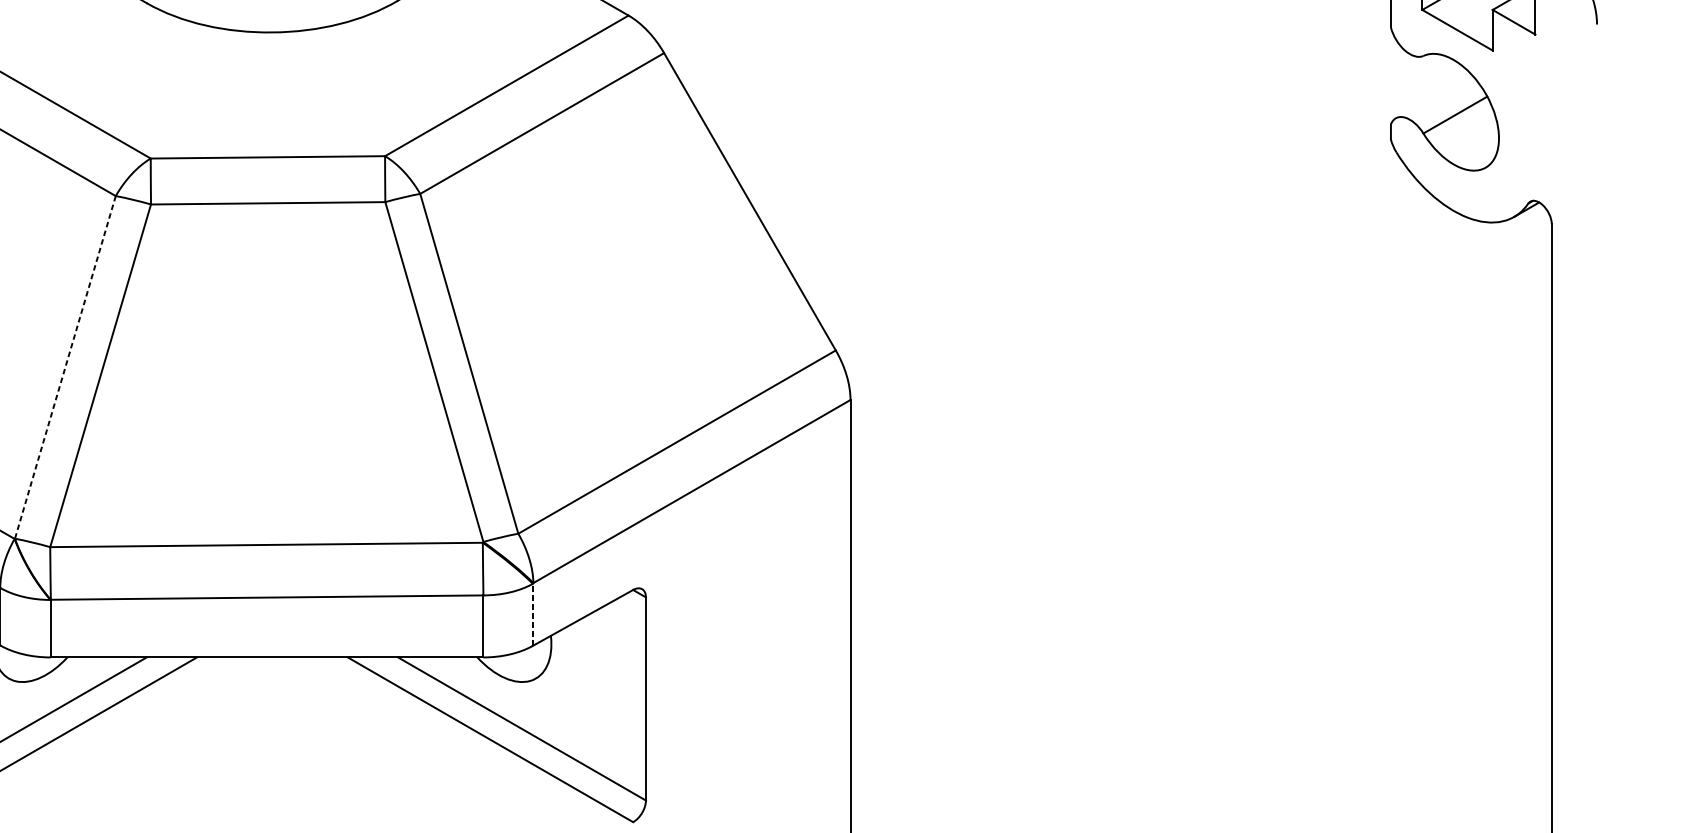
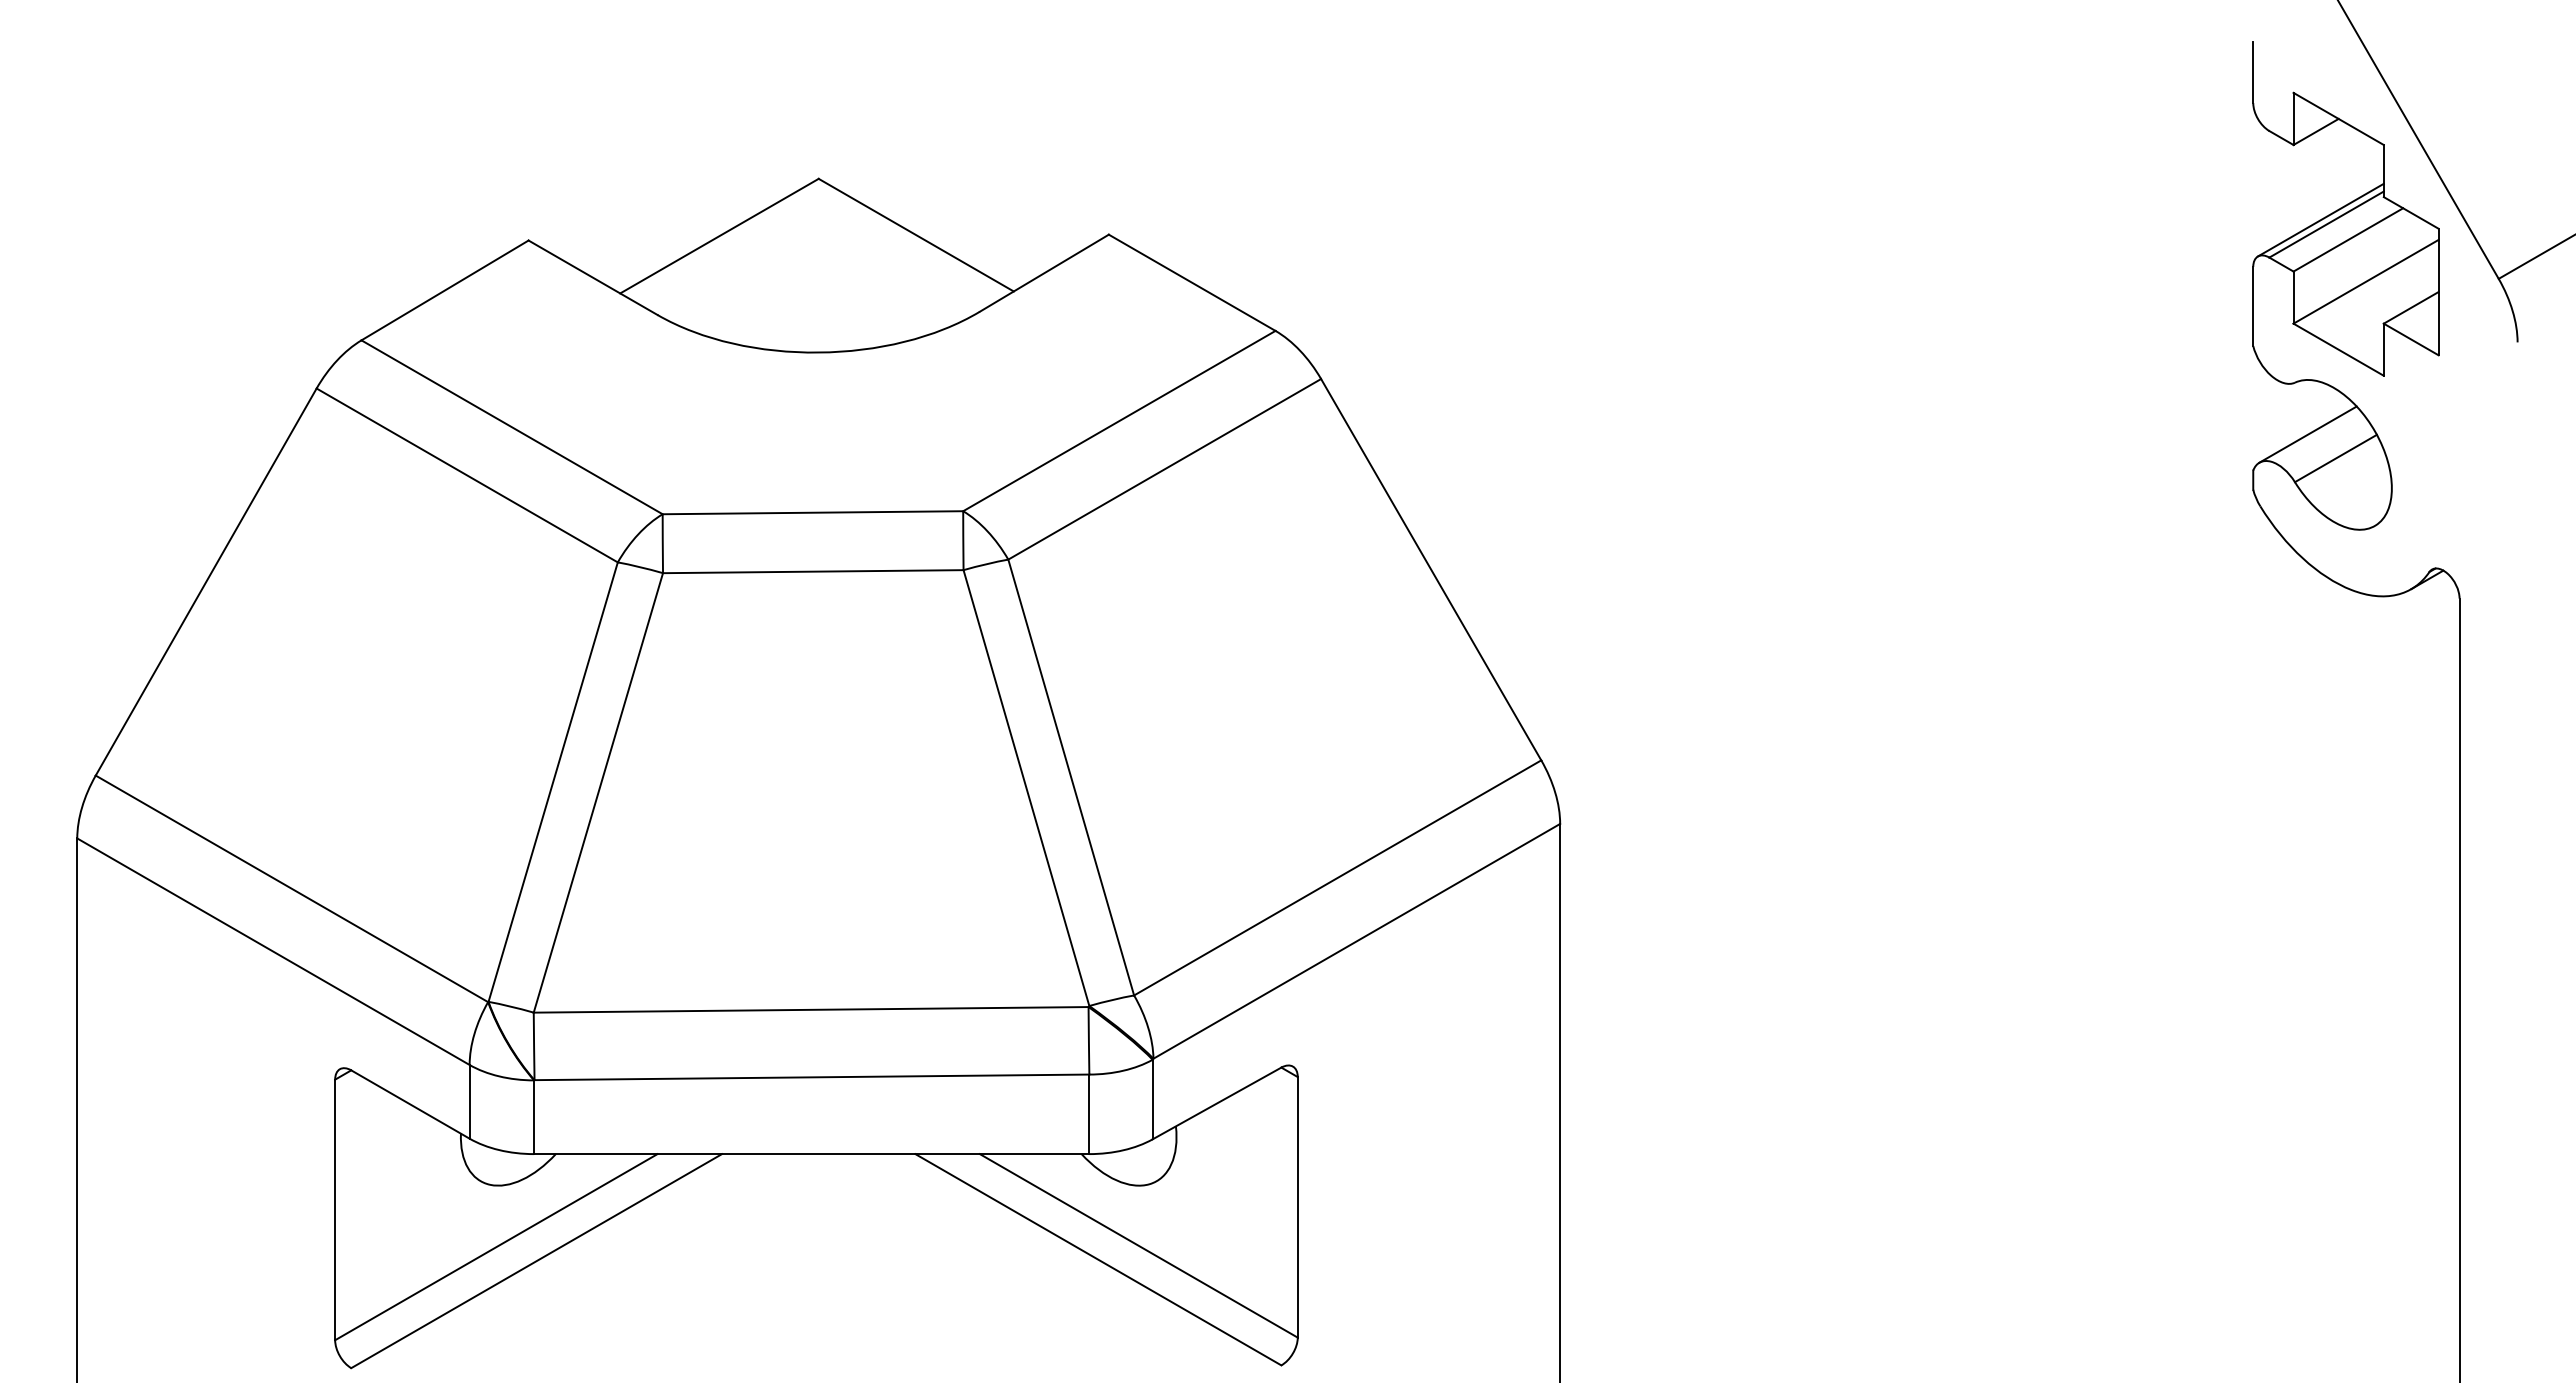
line: (1433, 96) -> (2307, 434), added
line: (65, 367) -> (553, 782), dashed -> solid
line: (532, 614) -> (1152, 1099), dashed -> solid

